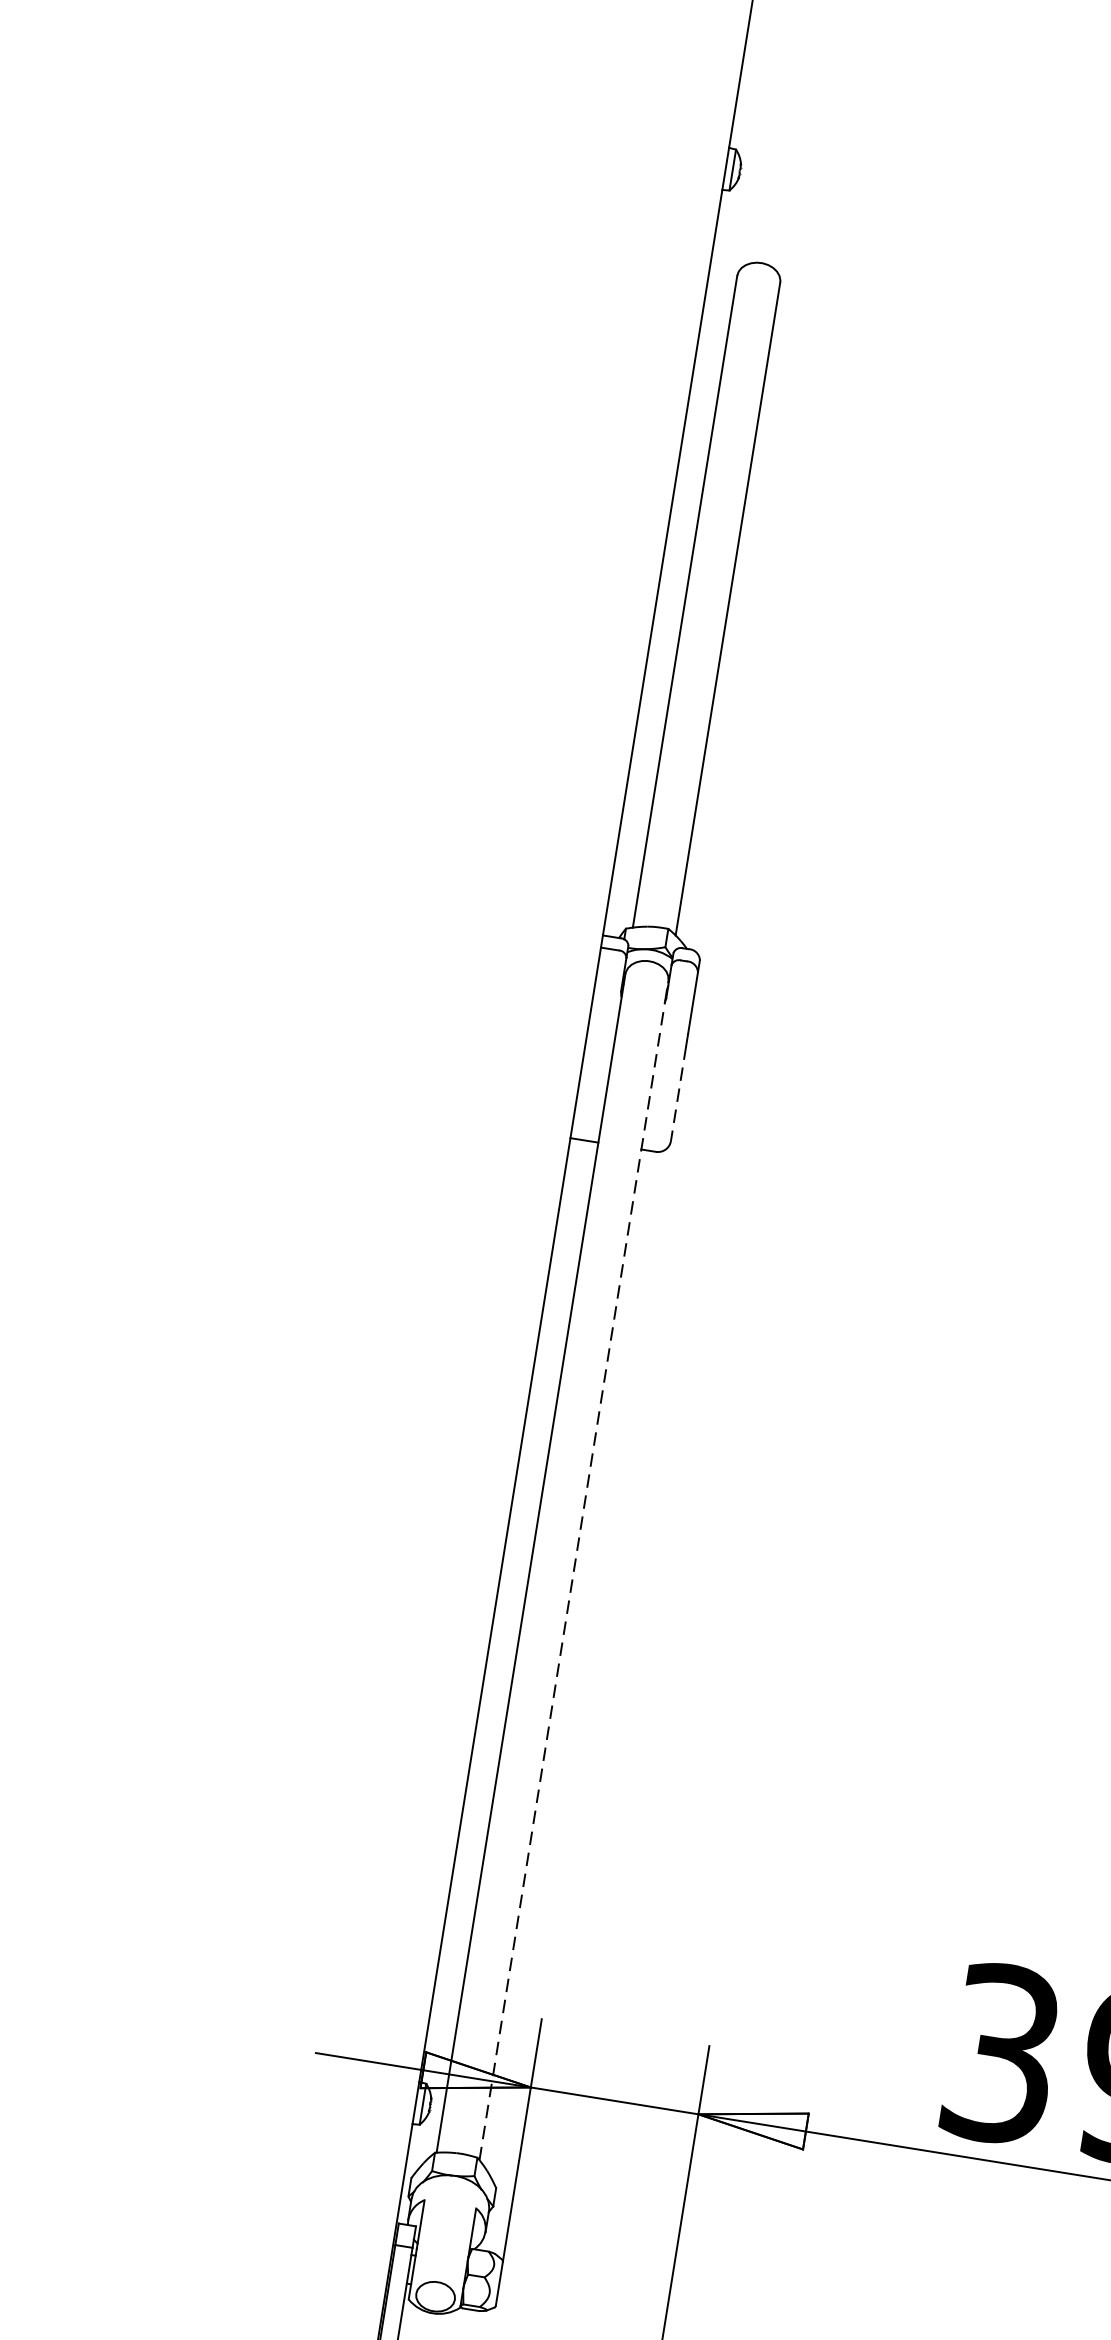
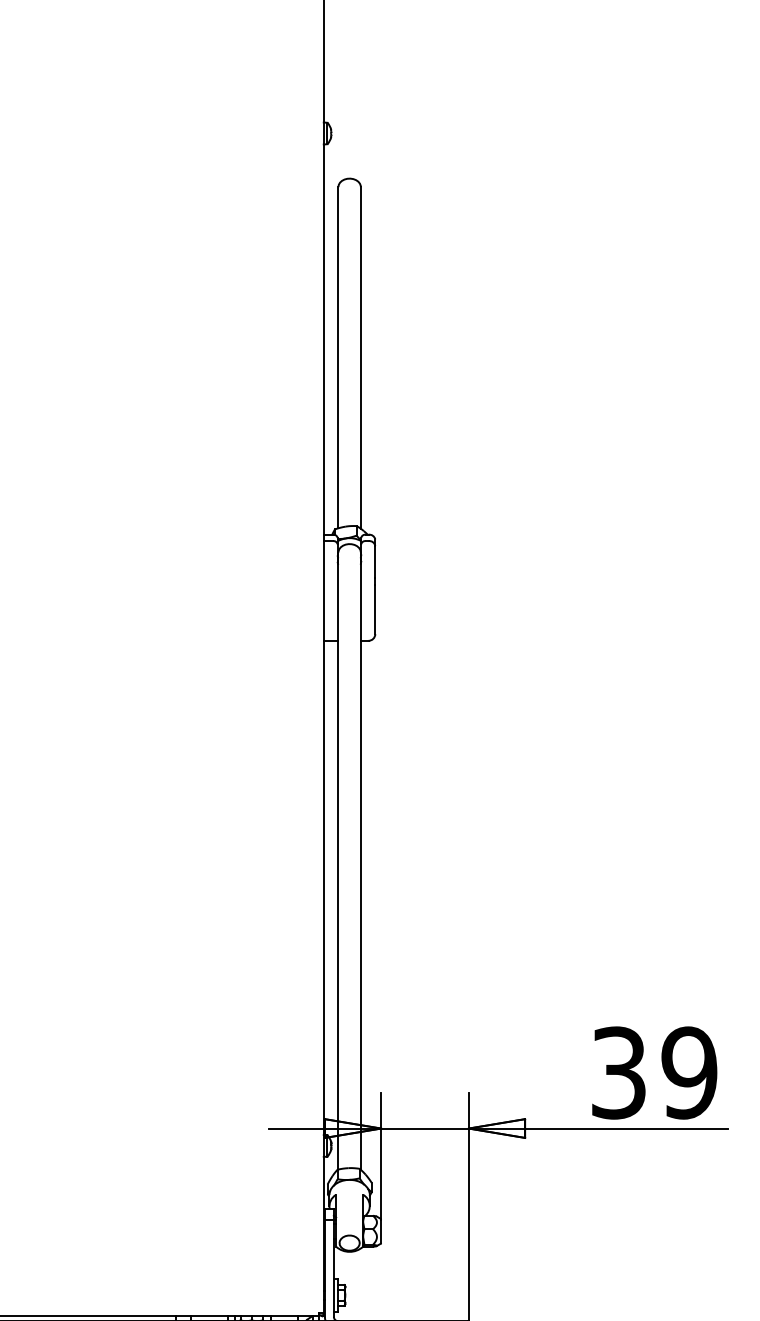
line: (678, 1094) -> (375, 609), dashed -> solid
line: (573, 1570) -> (360, 861), dashed -> solid

